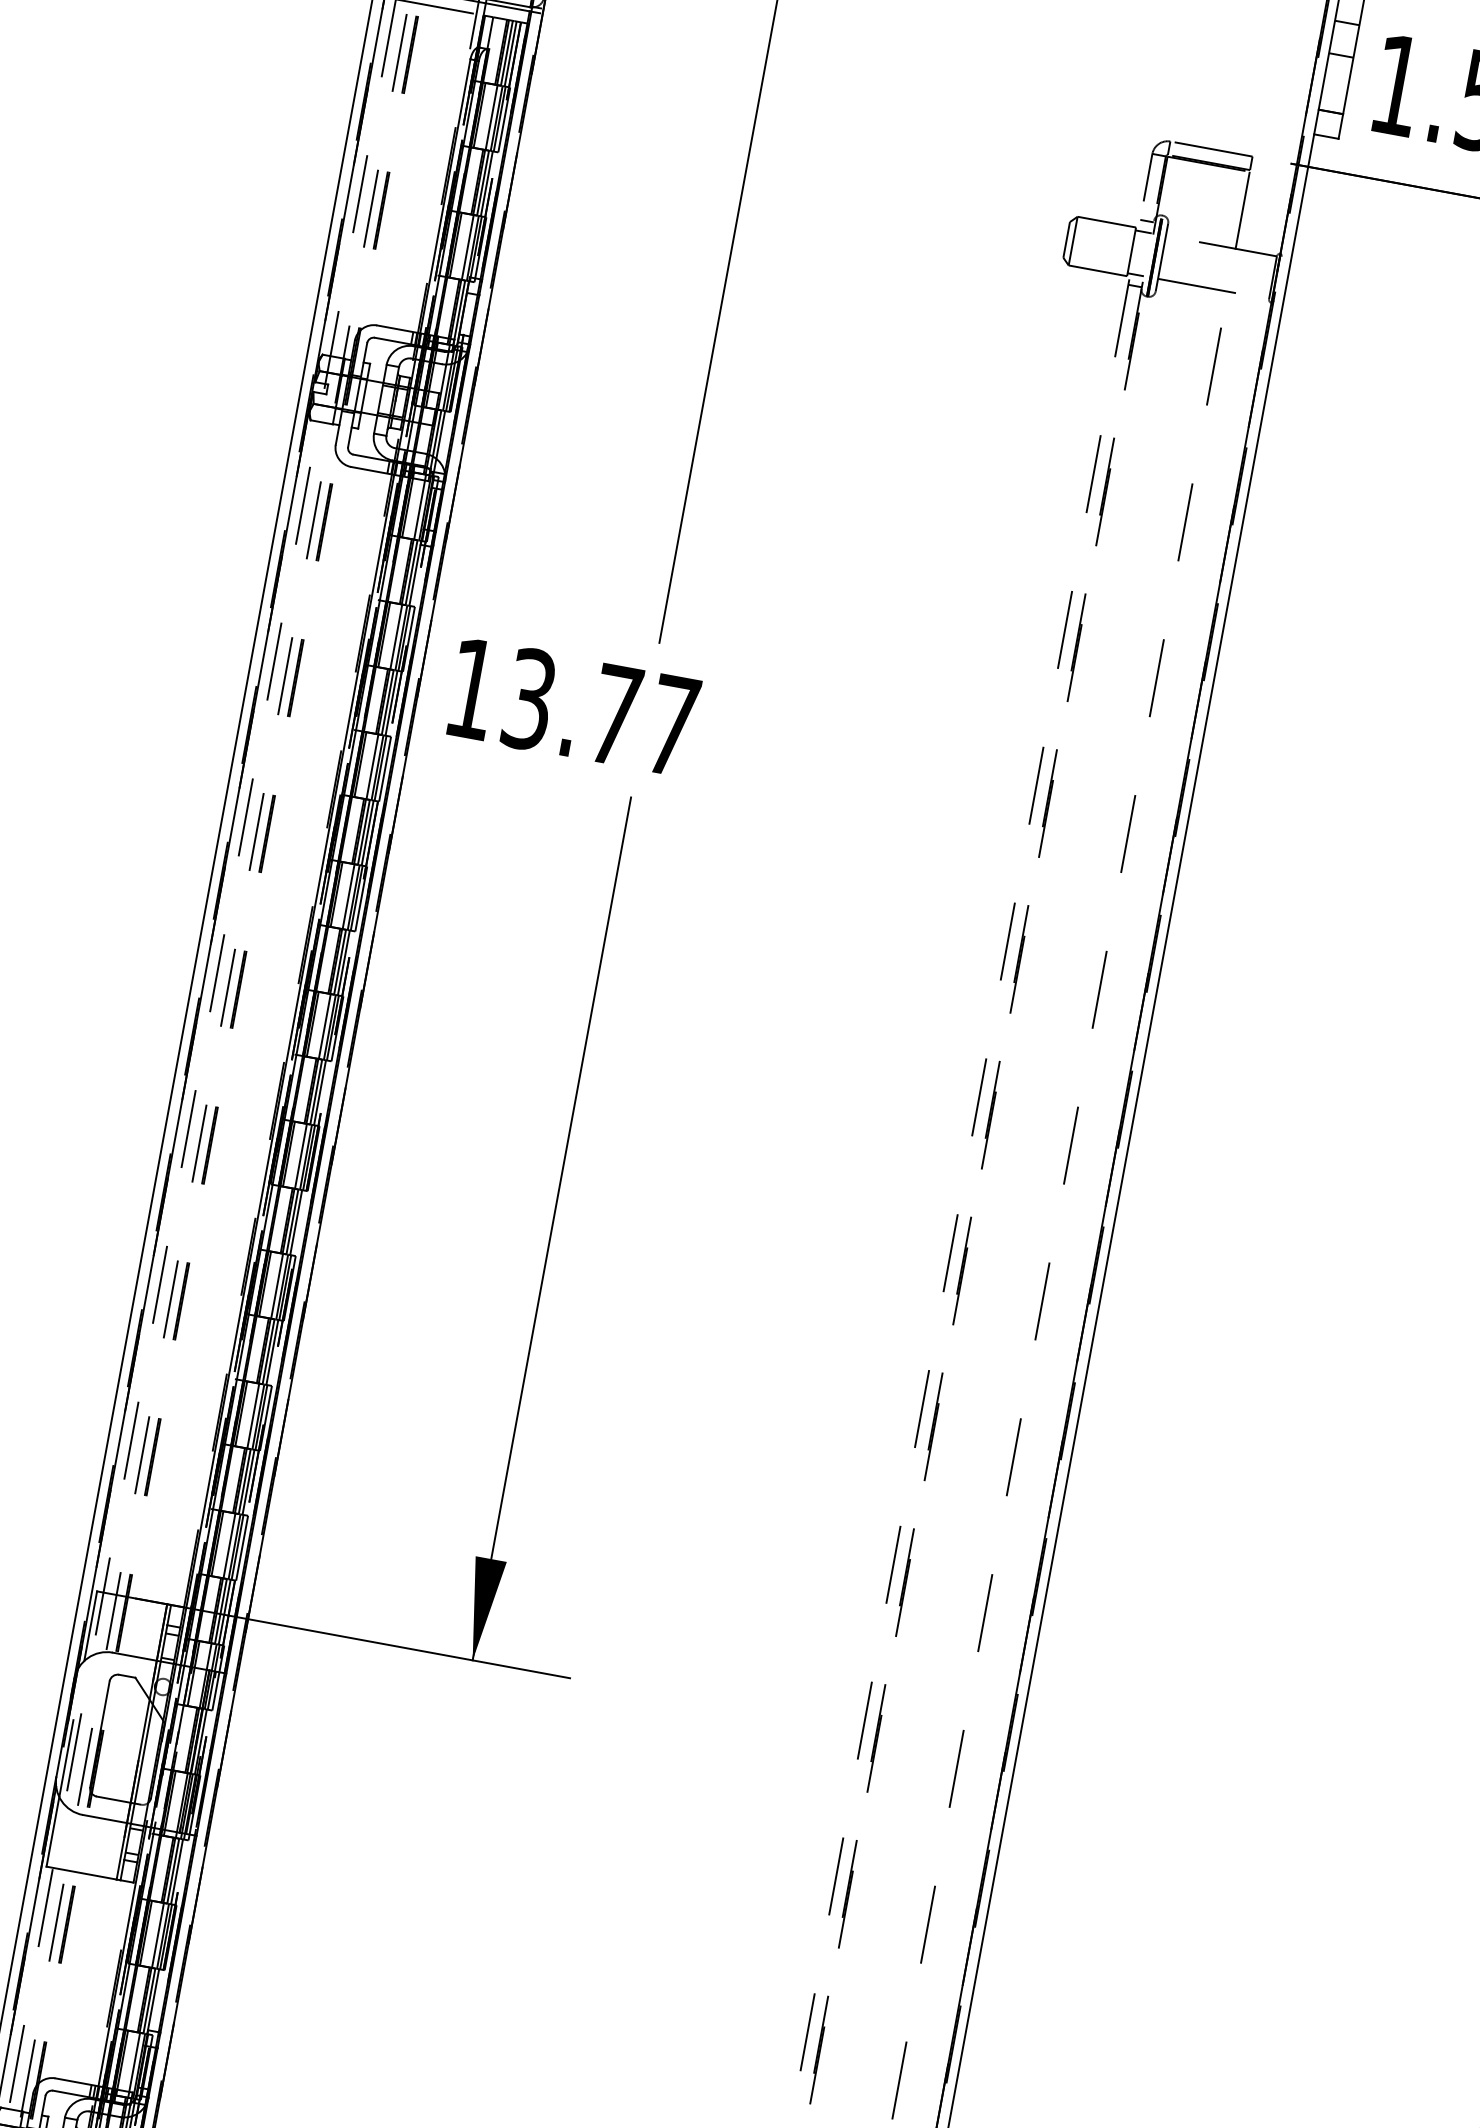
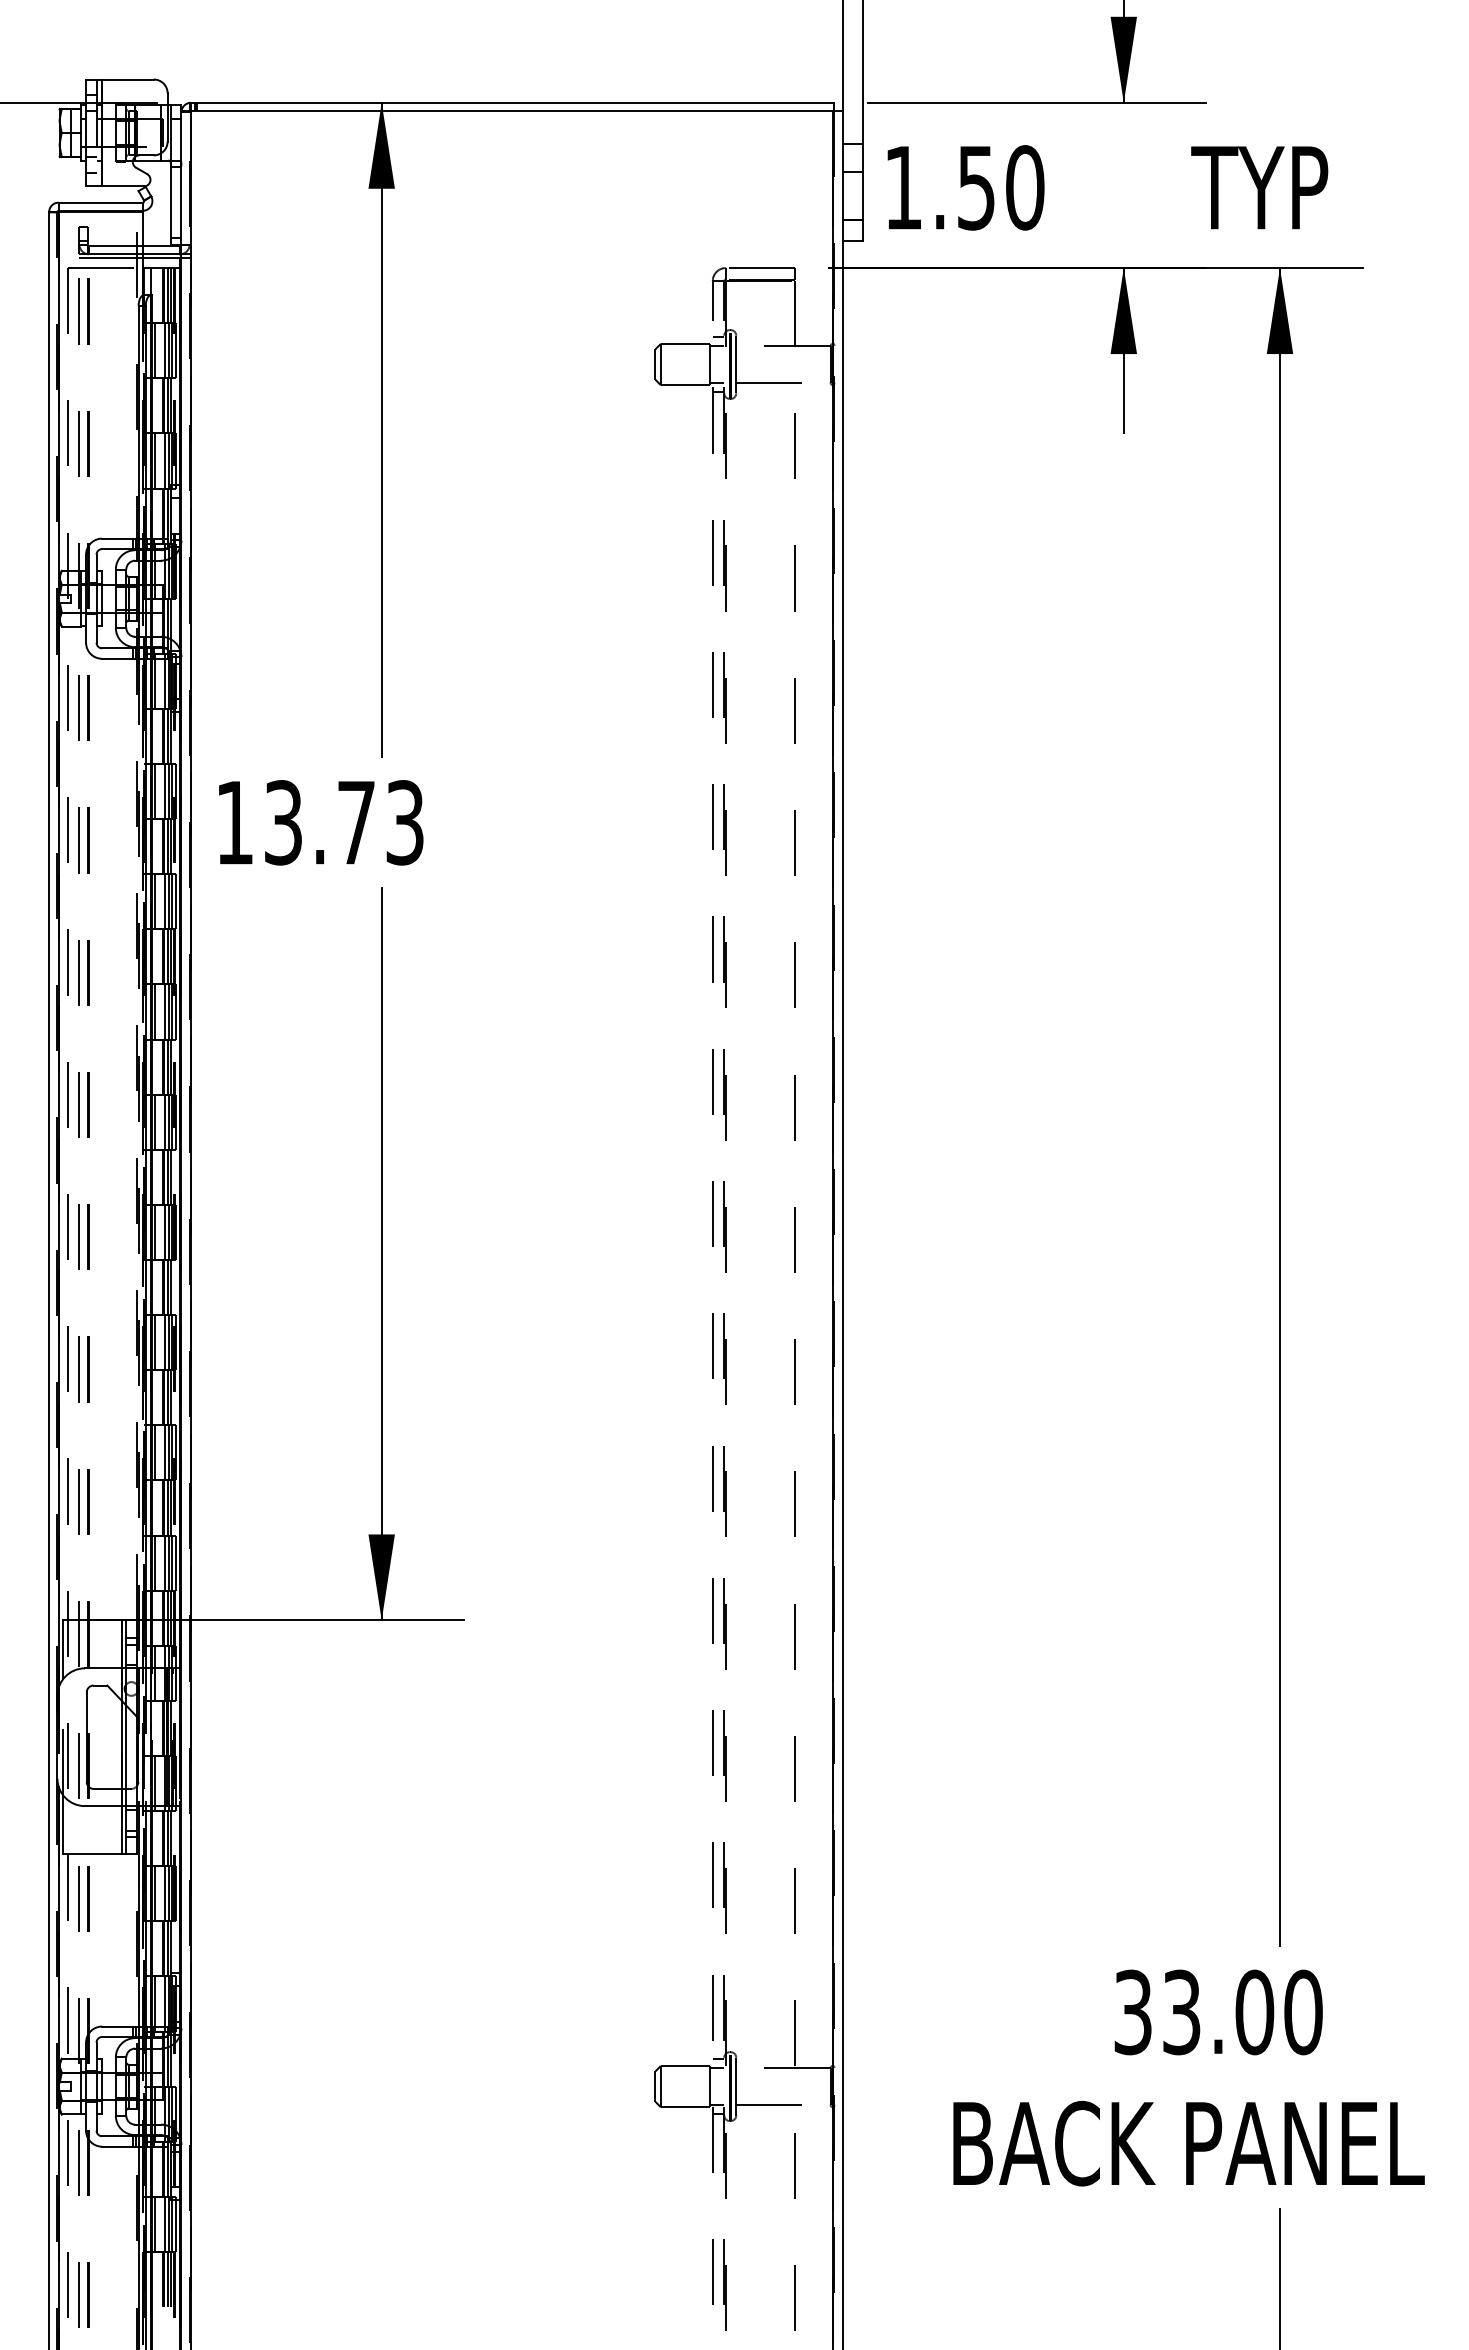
text: (672, 725) -> (404, 822), 13.77 -> 13.73
line: (284, 1069) -> (138, 1163), solid -> dashed

